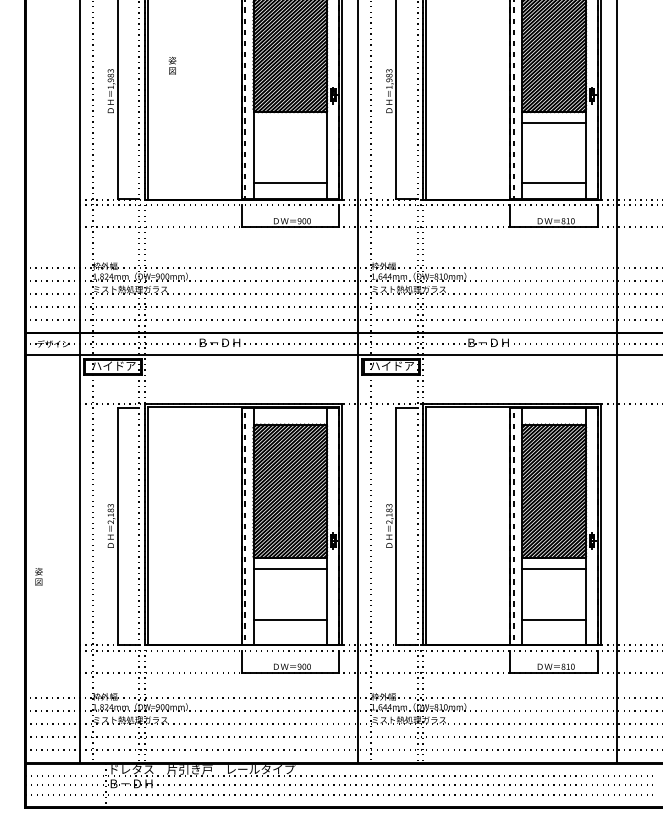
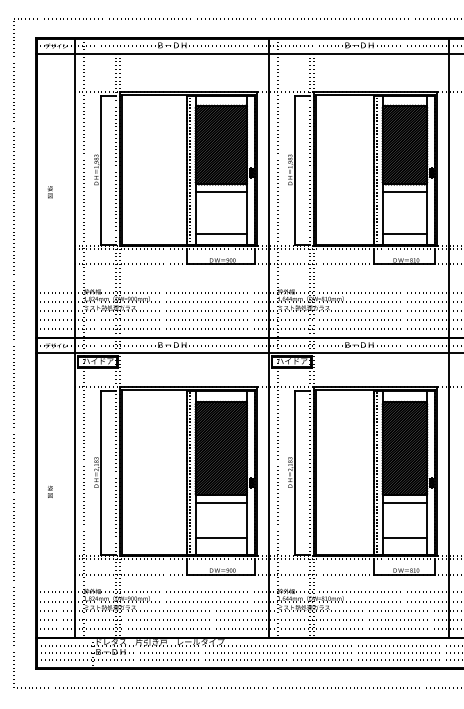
text: (172, 66) -> (50, 192), moved
line: (289, 123) -> (220, 192), added
text: (39, 576) -> (50, 491), moved

